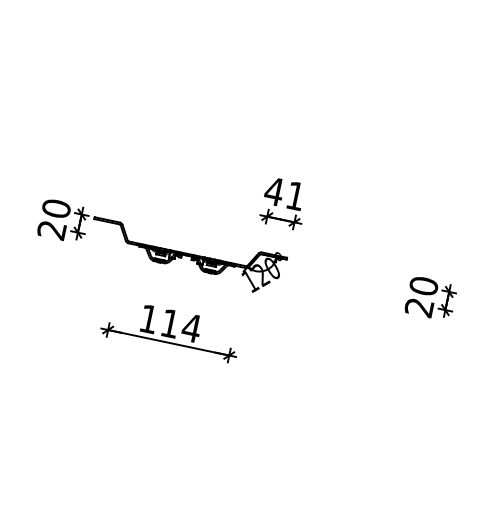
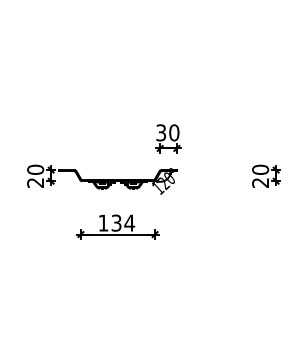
text: (284, 193) -> (167, 132), 41 -> 30
text: (170, 322) -> (116, 222), 114 -> 134

